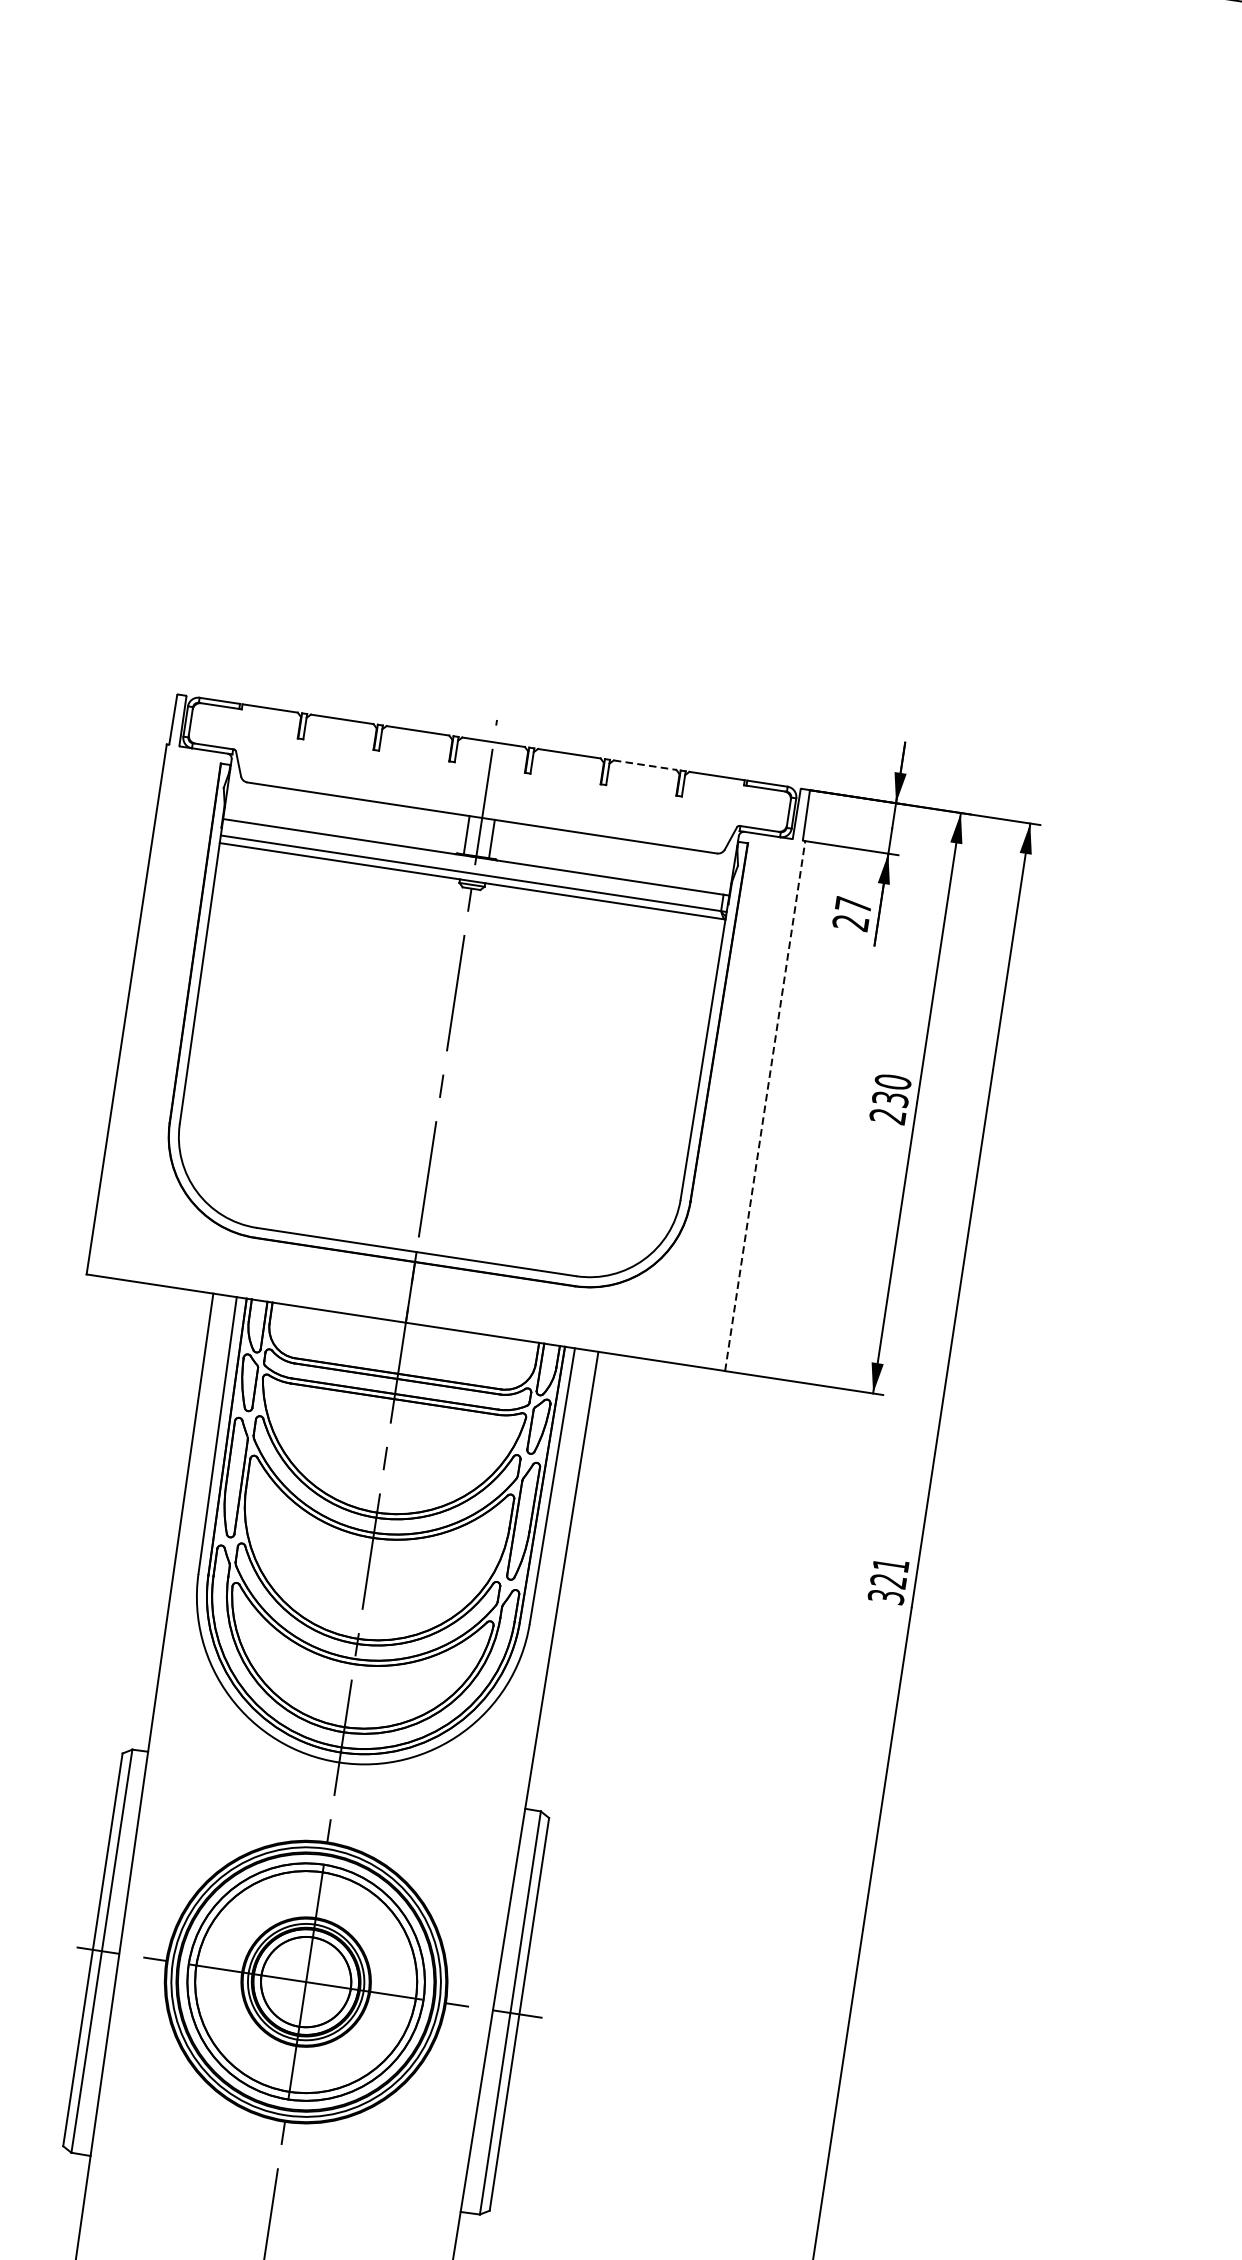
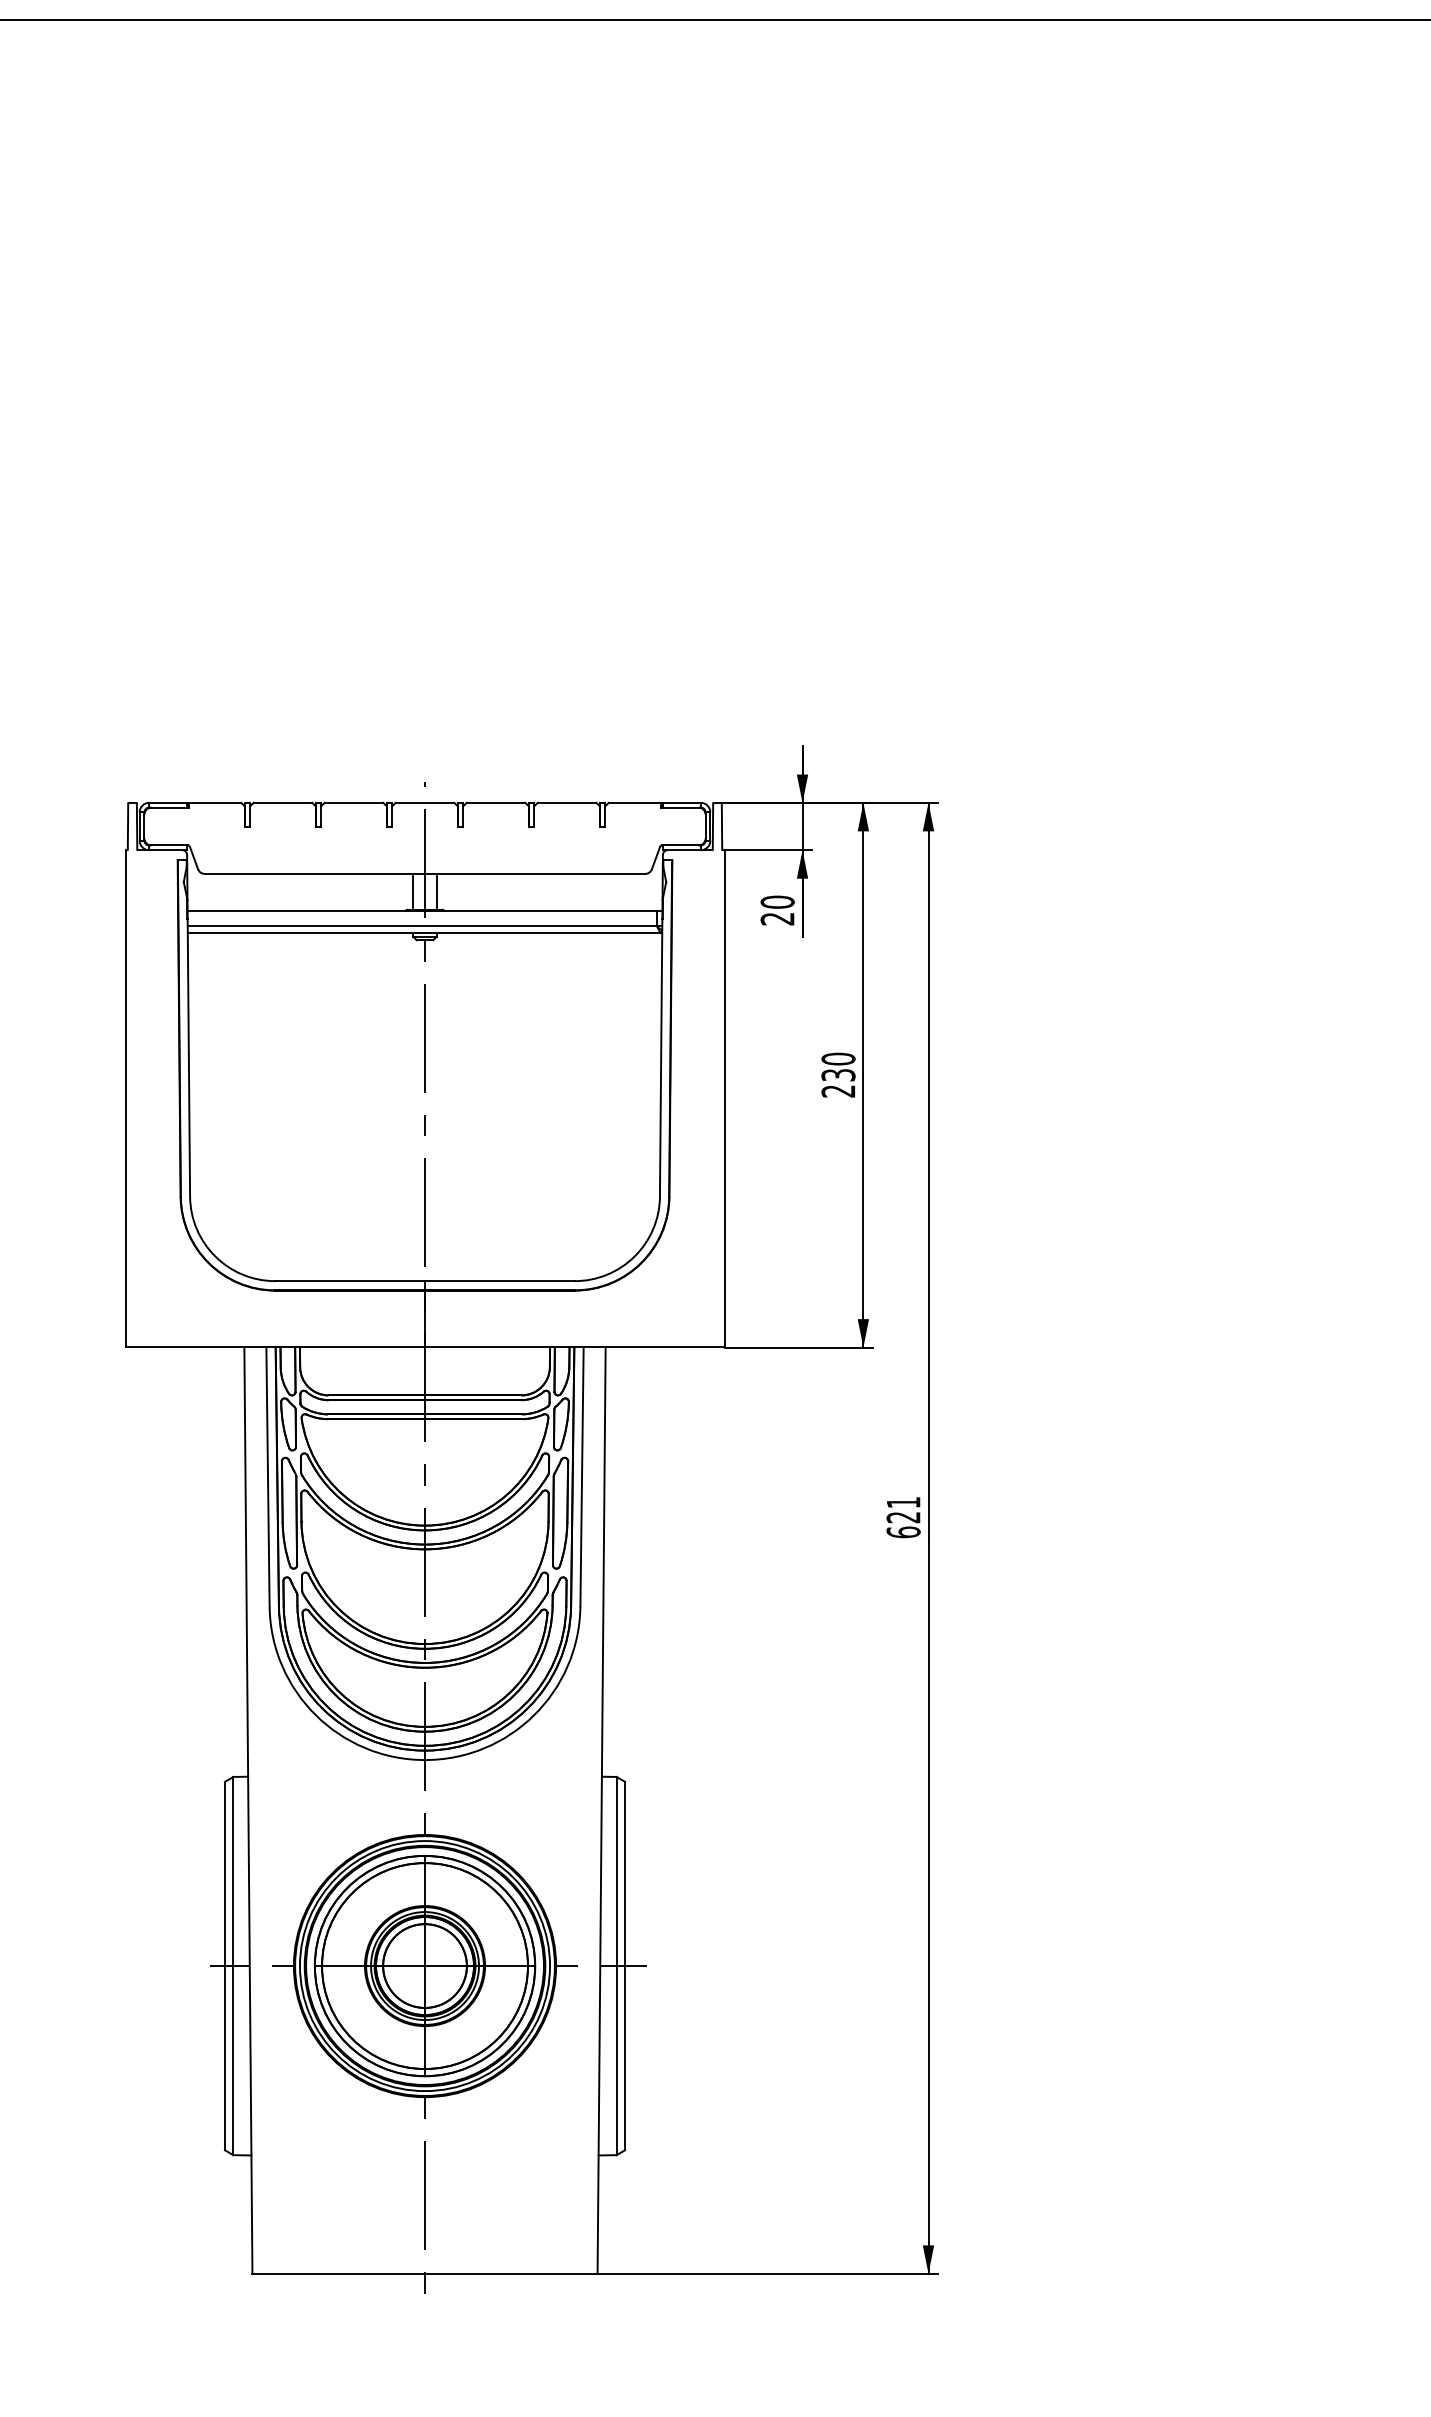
line: (645, 764) -> (567, 802), dashed -> solid
text: (853, 904) -> (777, 901), 27 -> 20
line: (765, 1105) -> (724, 1098), dashed -> solid
text: (886, 1597) -> (903, 1532), 321 -> 621

